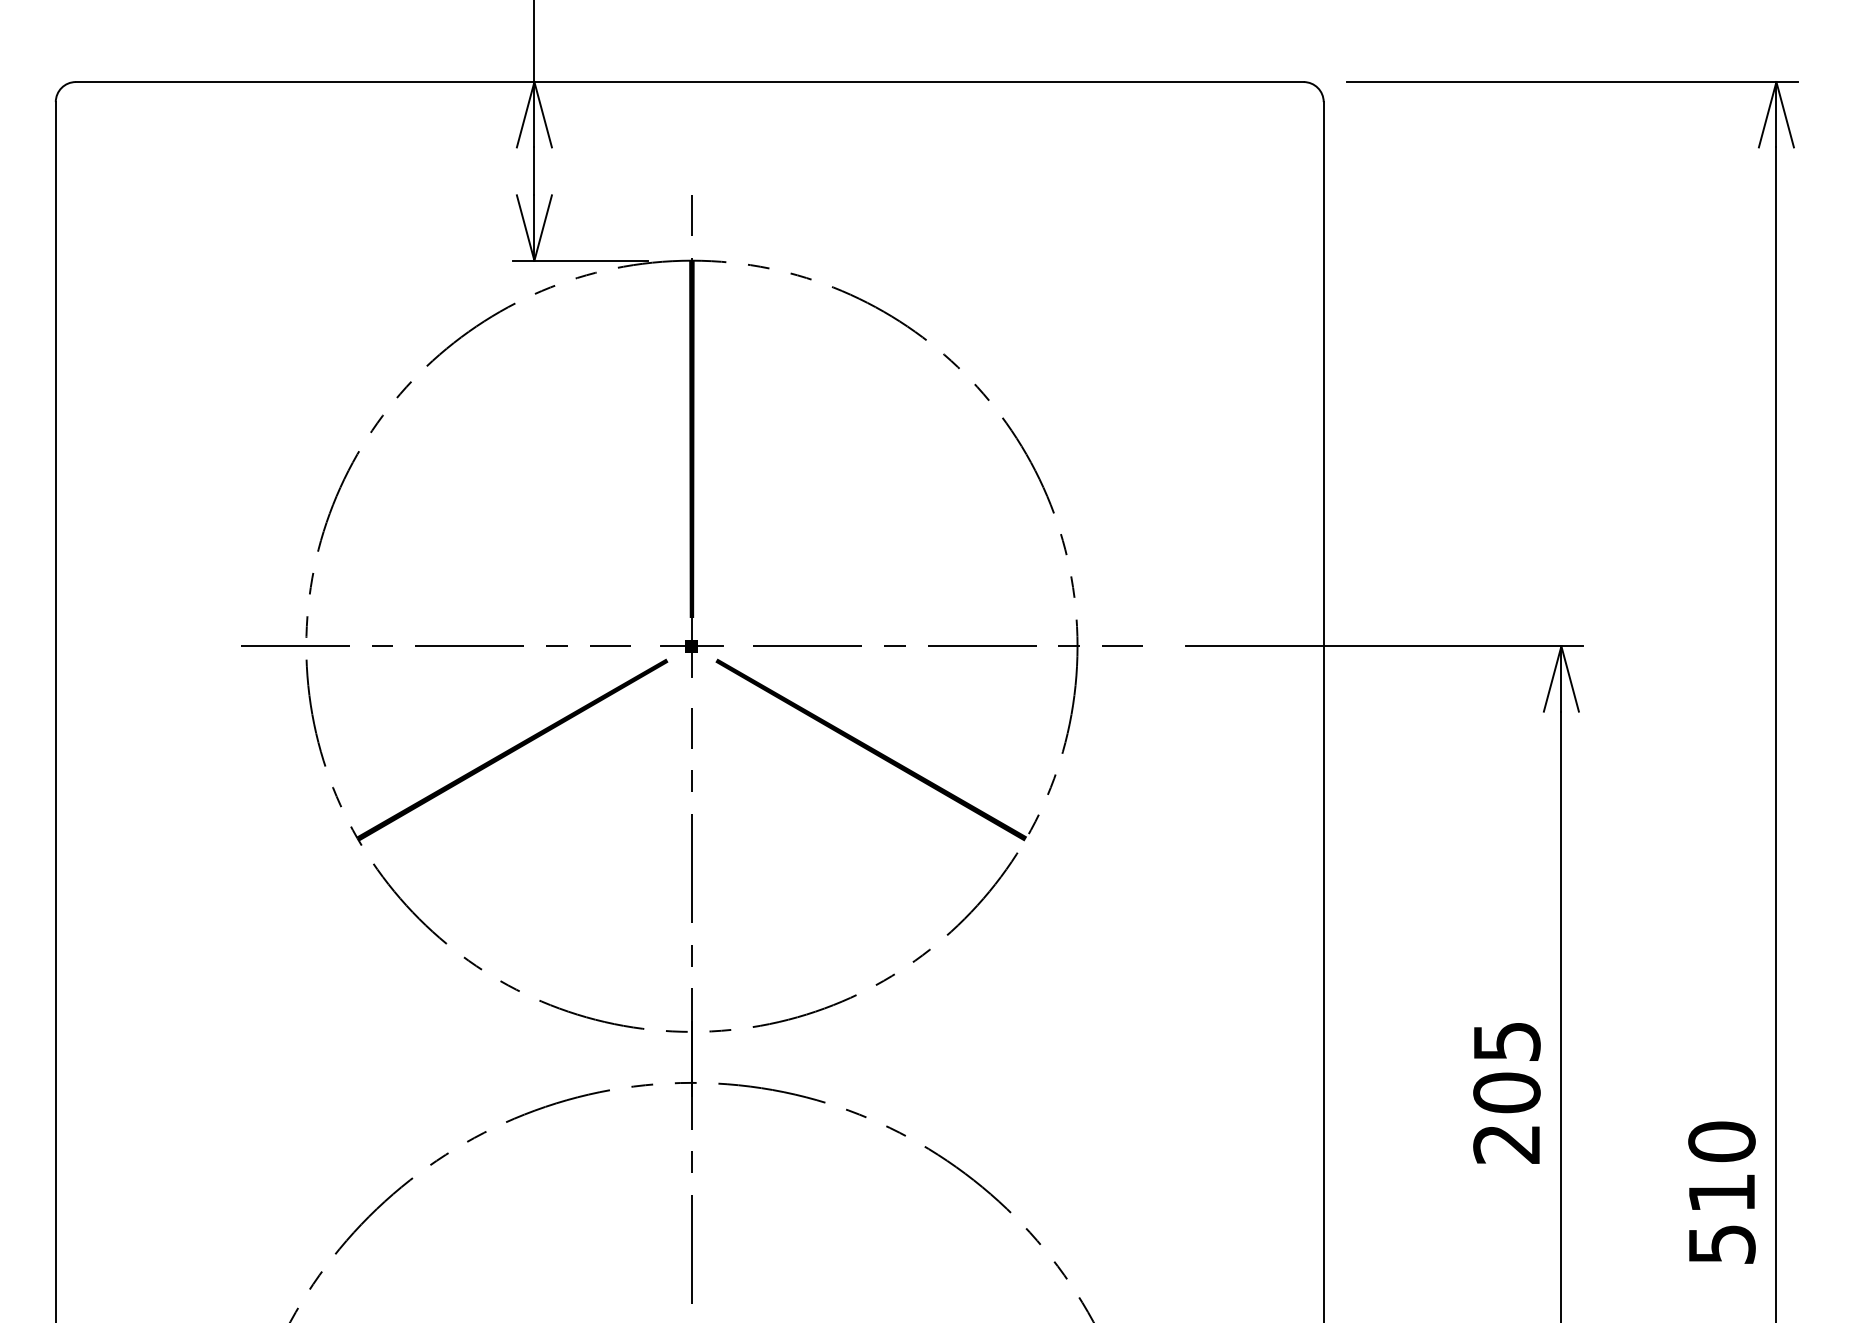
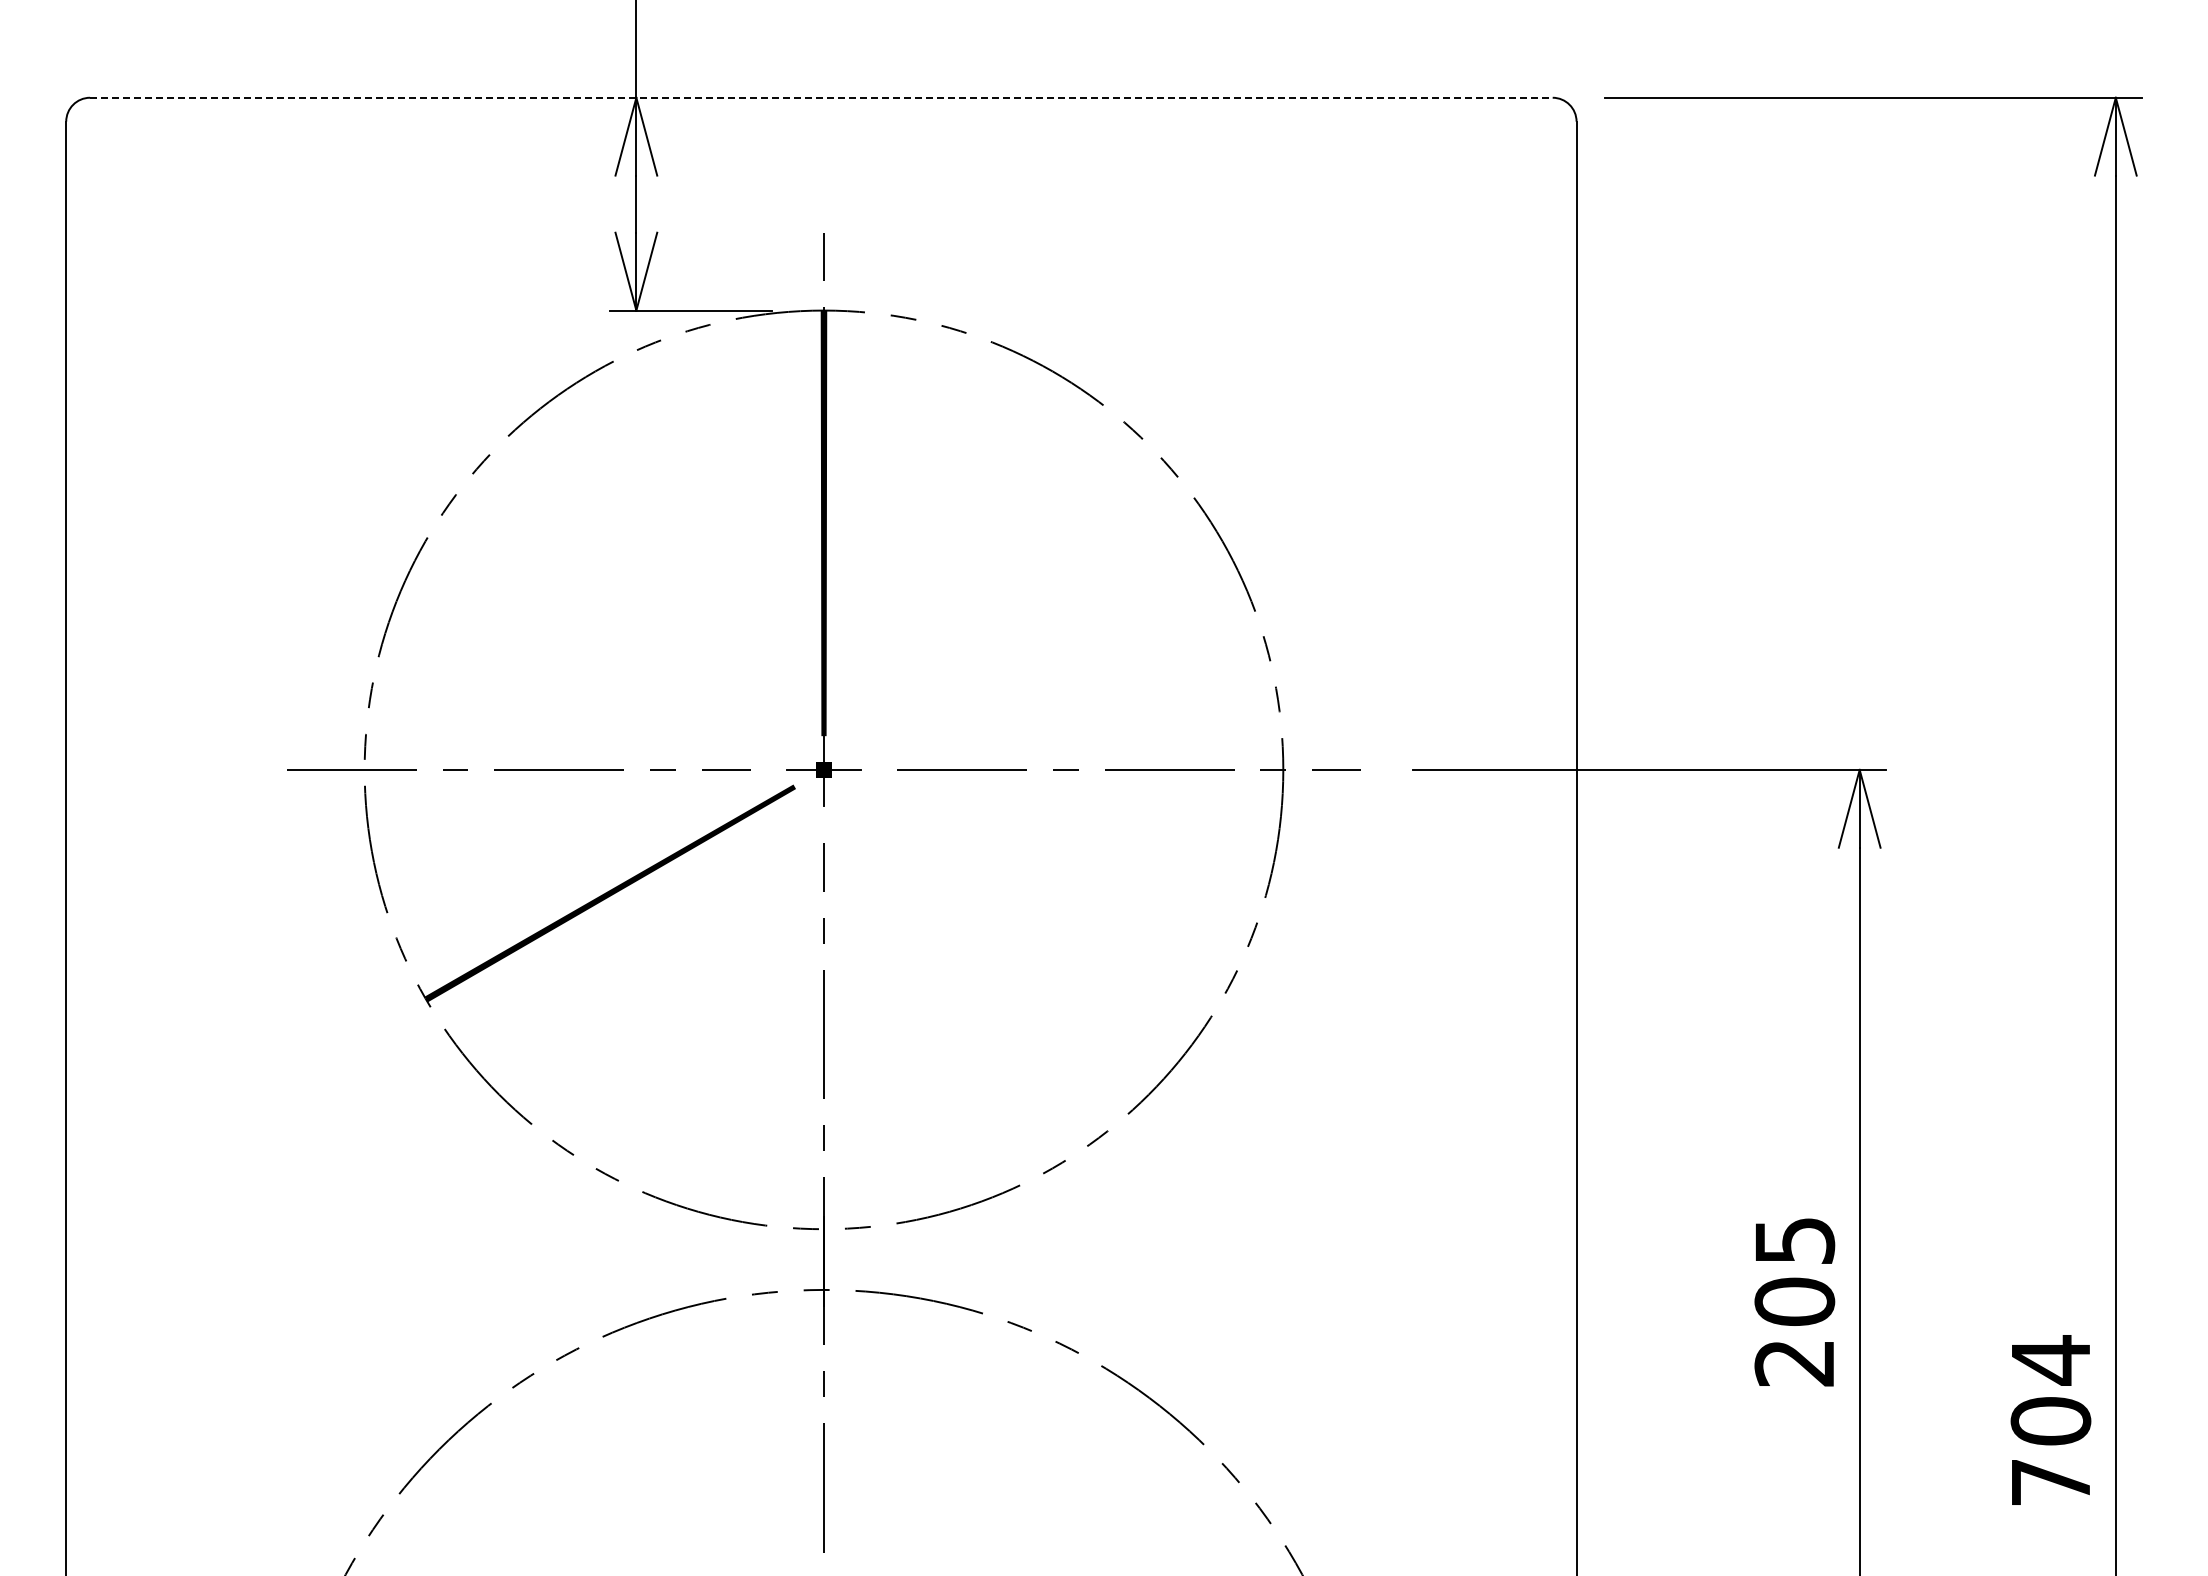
line: (689, 81) -> (821, 97), solid -> dashed
fill: (871, 750) -> (1037, 893), removed
text: (1721, 1192) -> (2050, 1420), 510 -> 704

